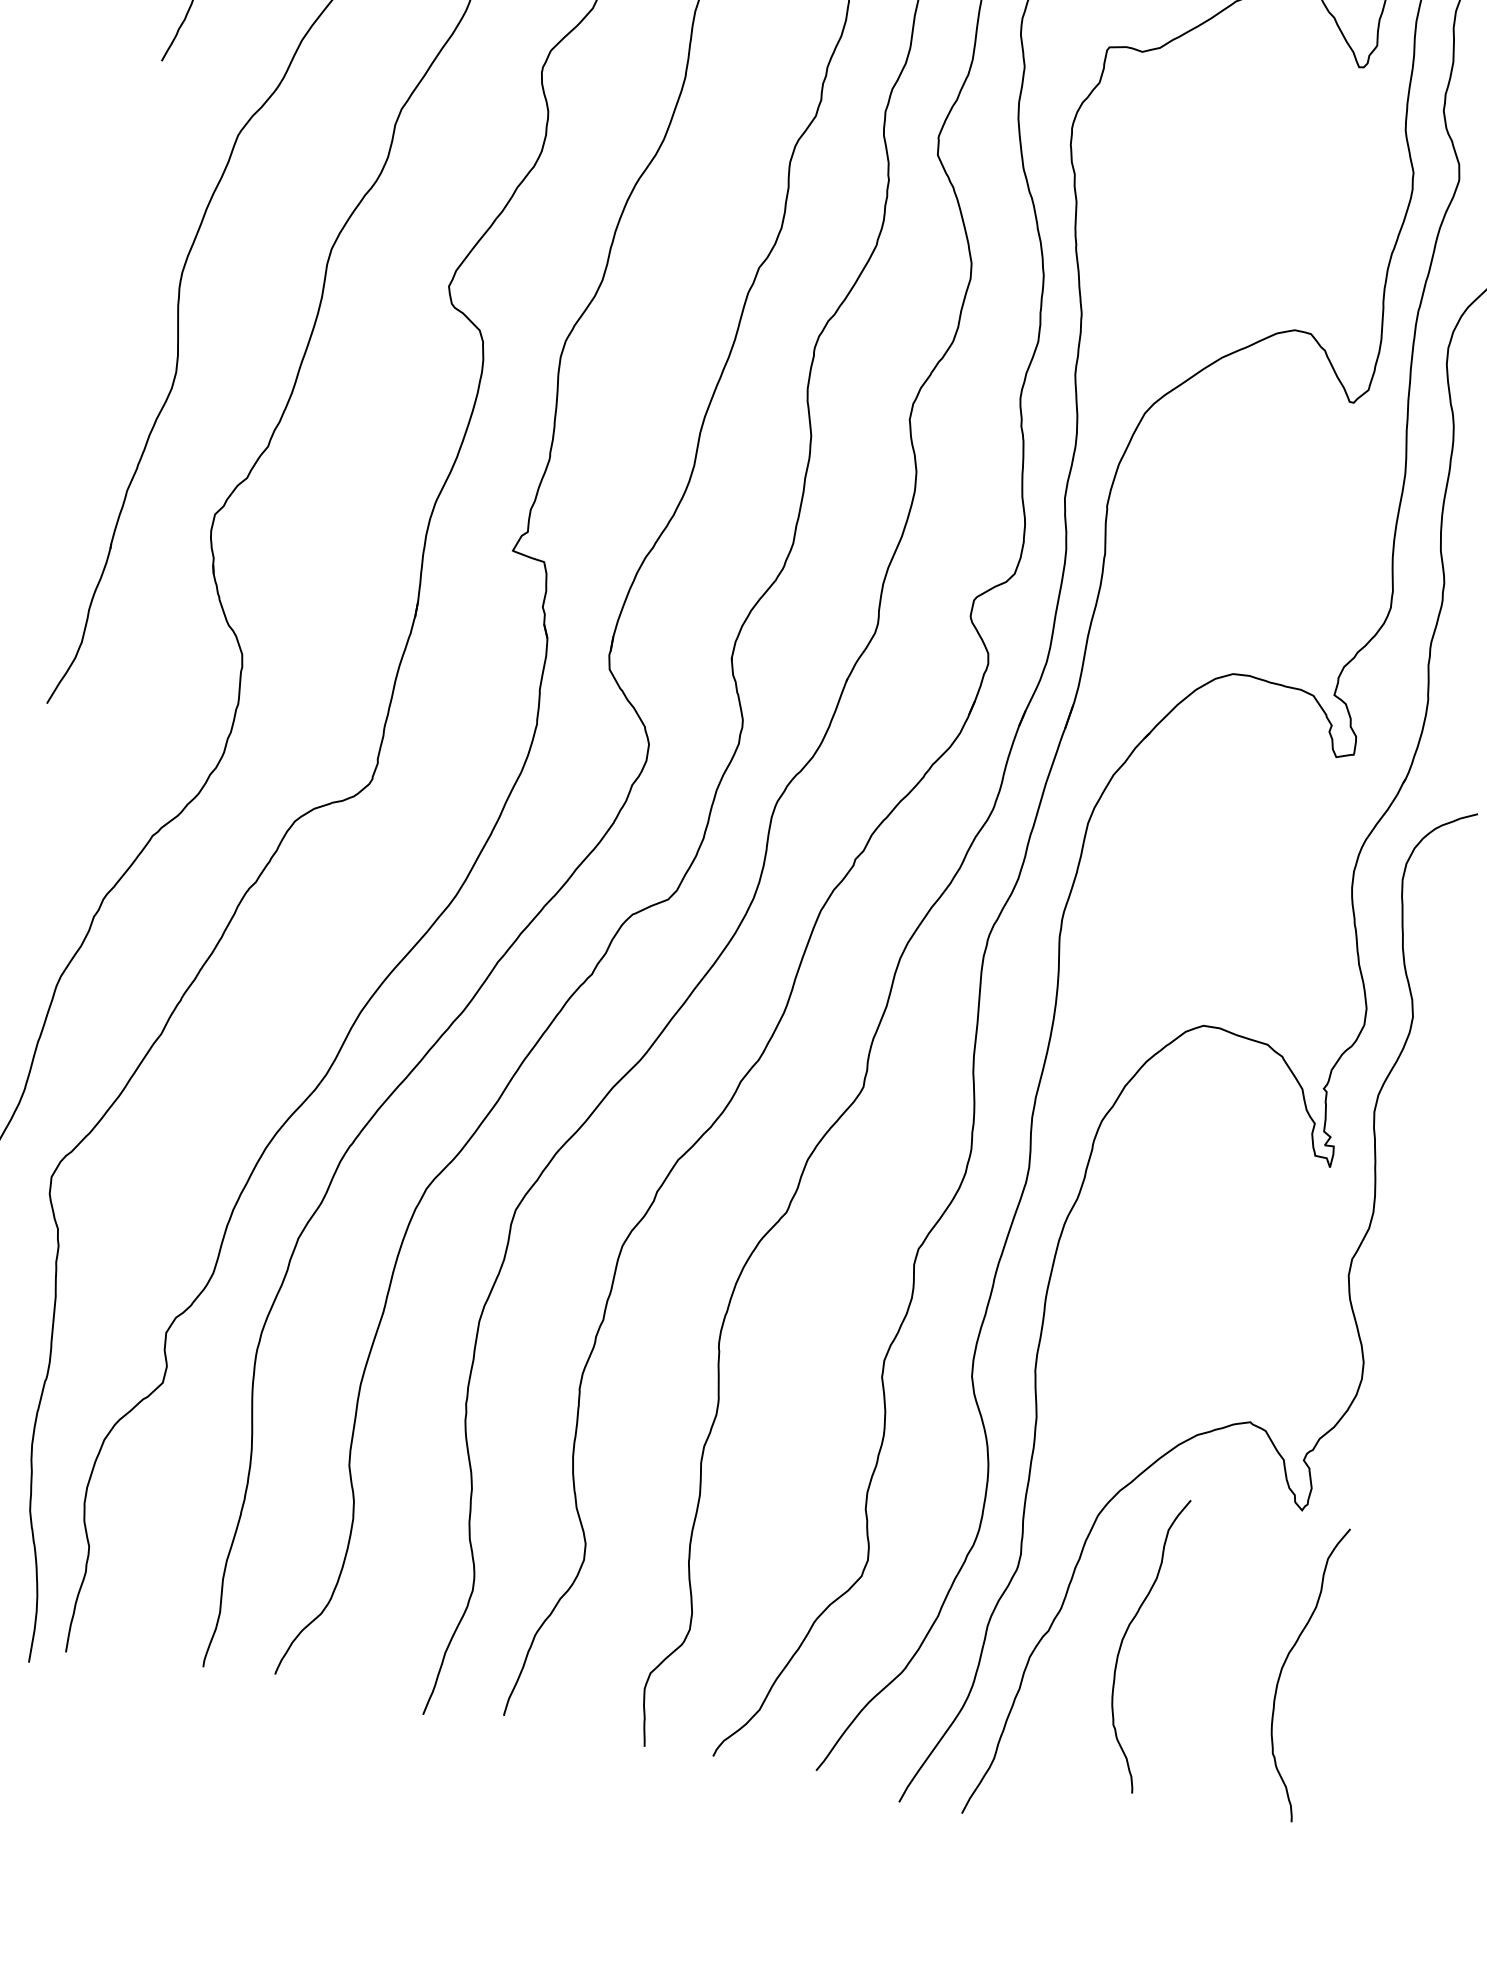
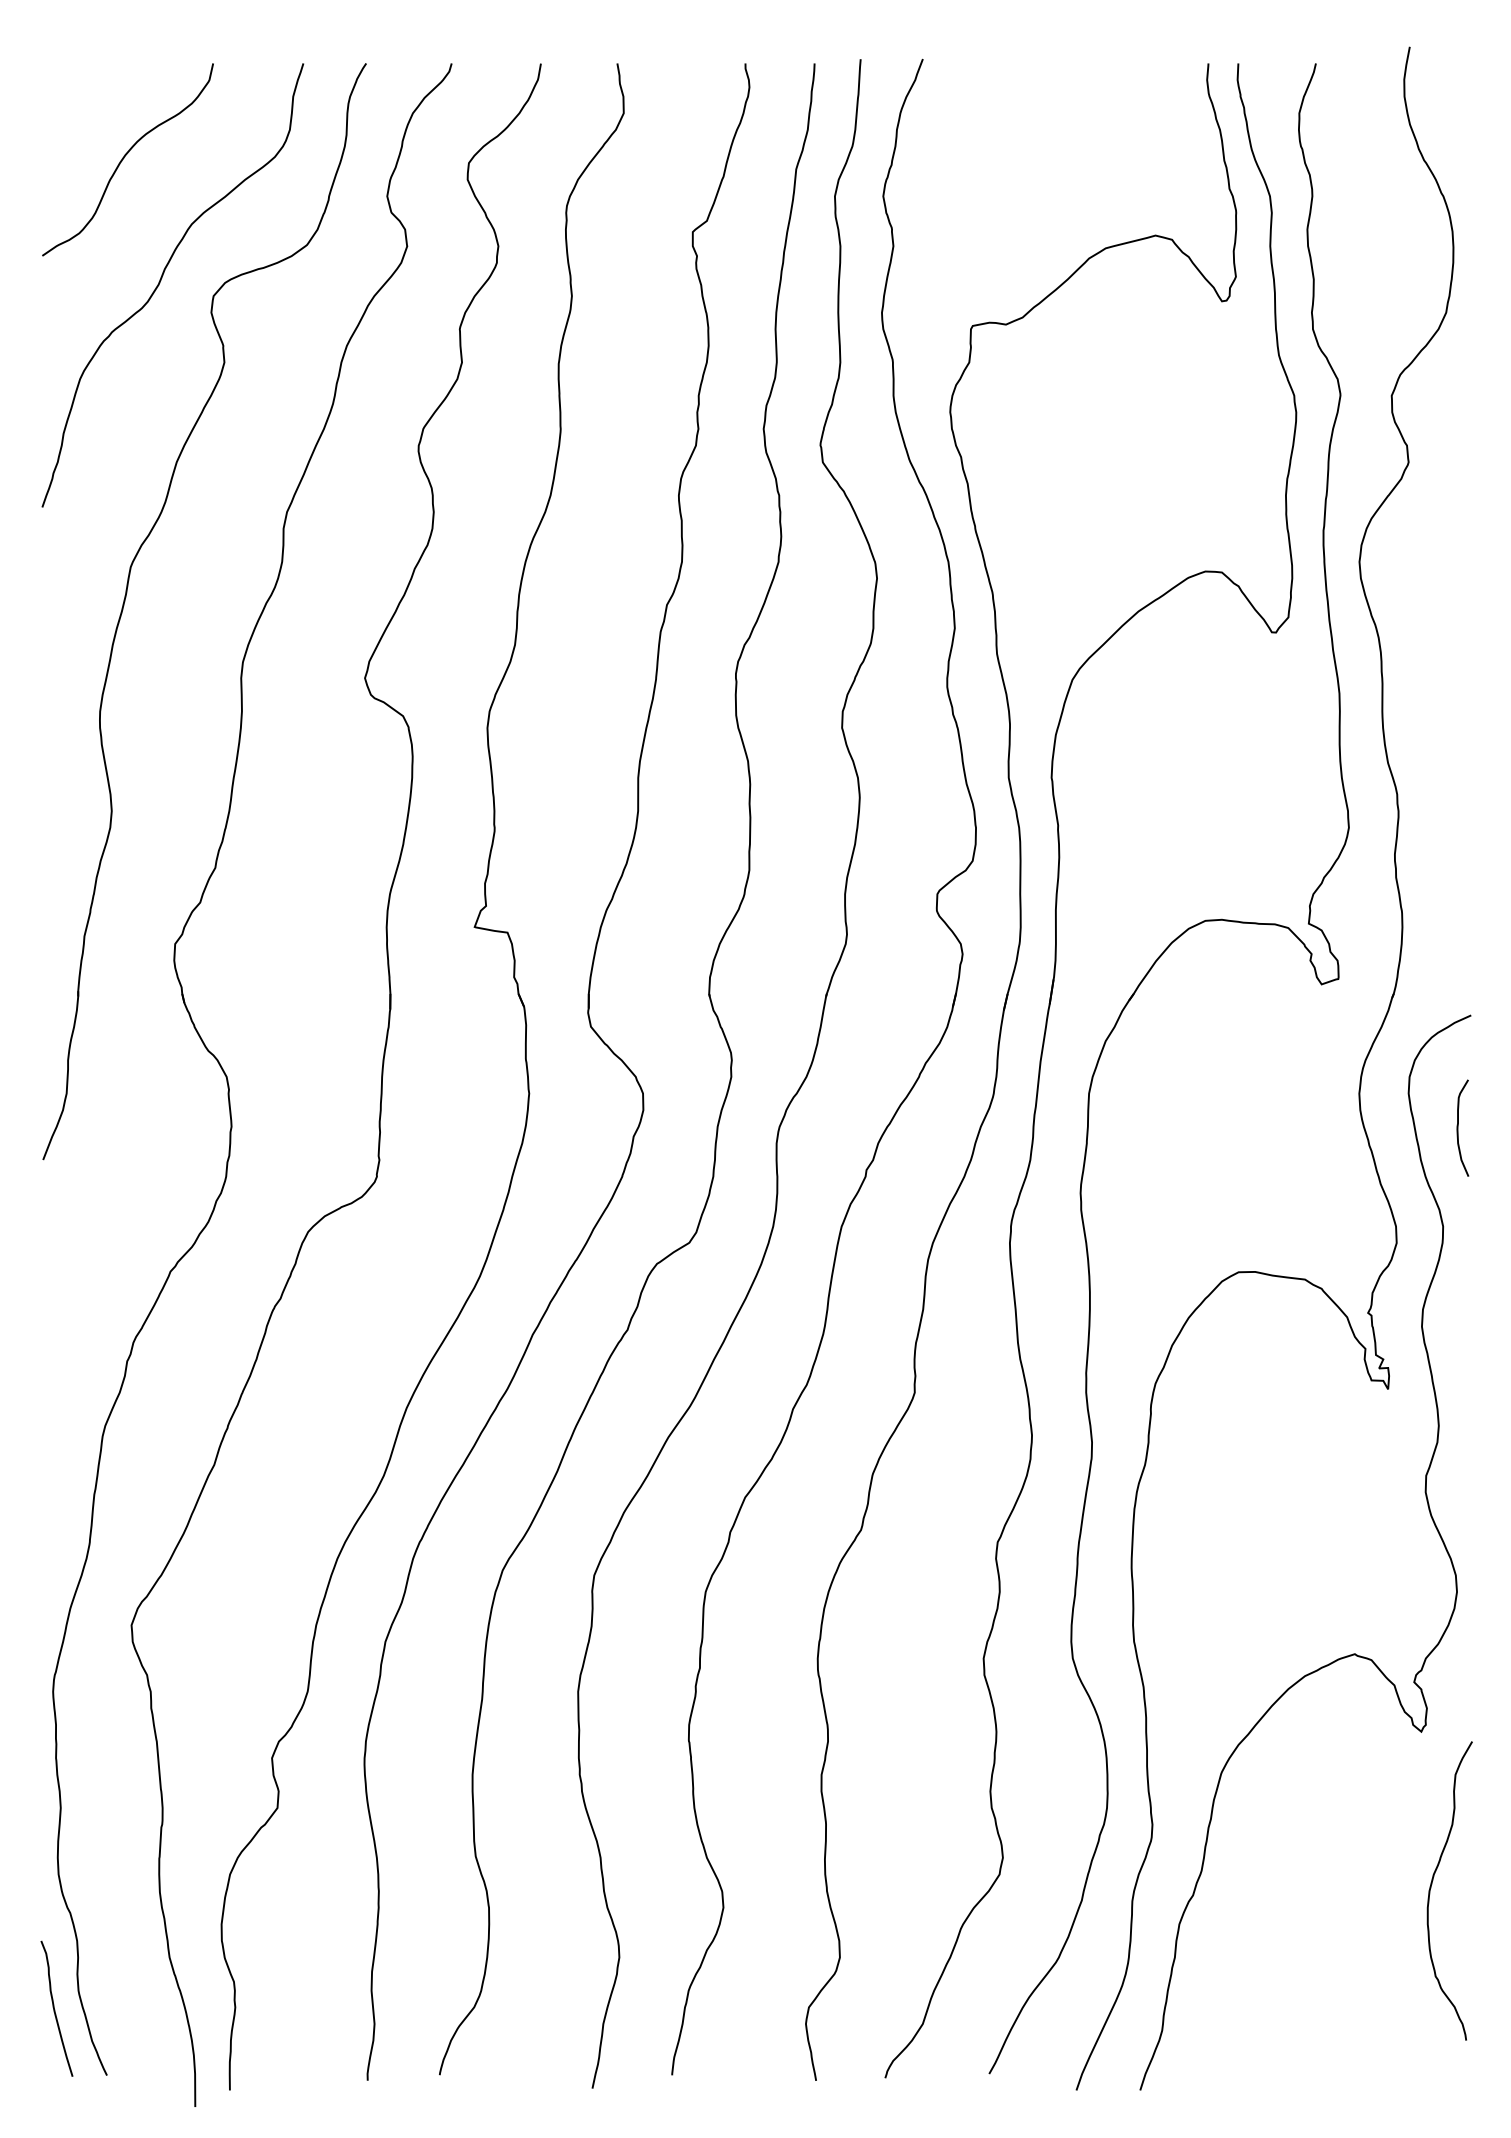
curve: (1445, 922) -> (1458, 1127), added
curve: (1126, 1633) -> (1270, 1884), removed

